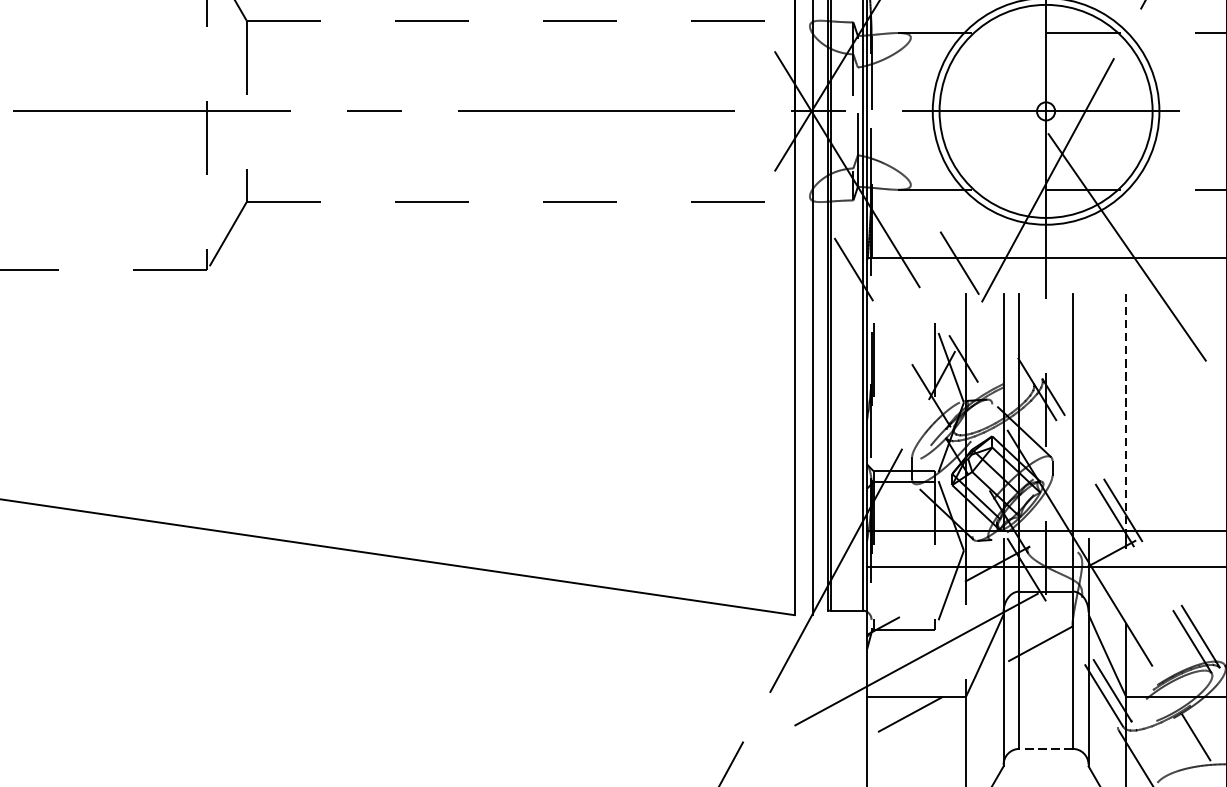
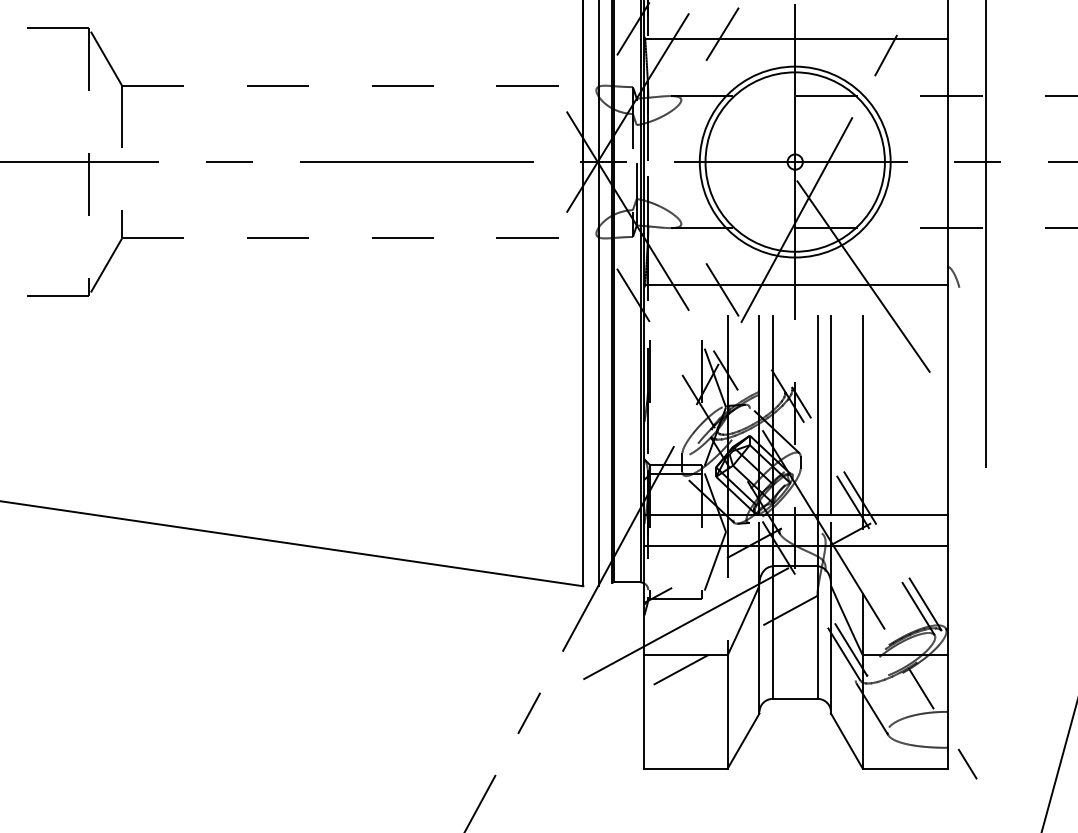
line: (1089, 412) -> (831, 415), added
line: (1125, 412) -> (862, 415), dashed -> solid
line: (1045, 748) -> (794, 698), dashed -> solid

